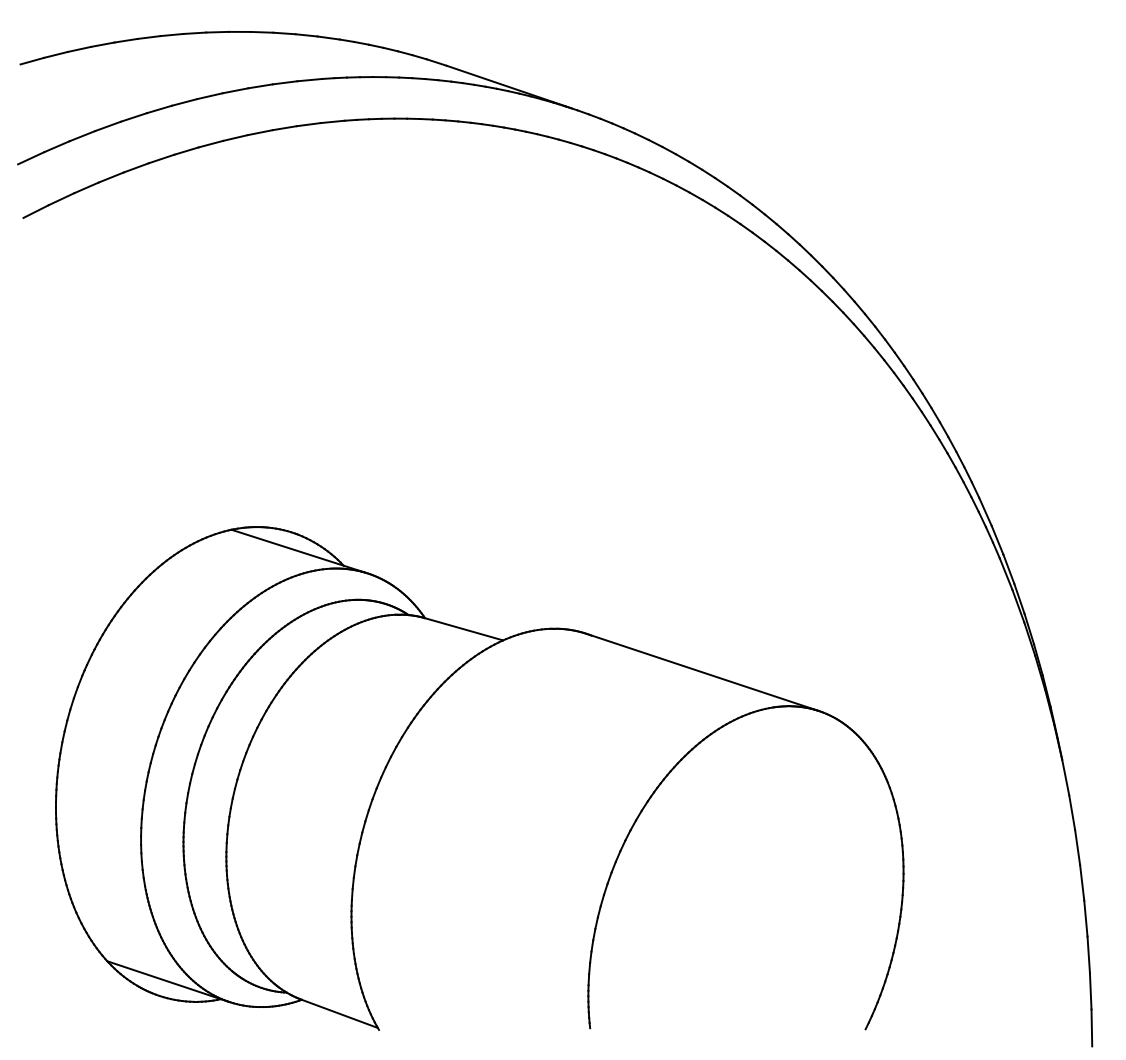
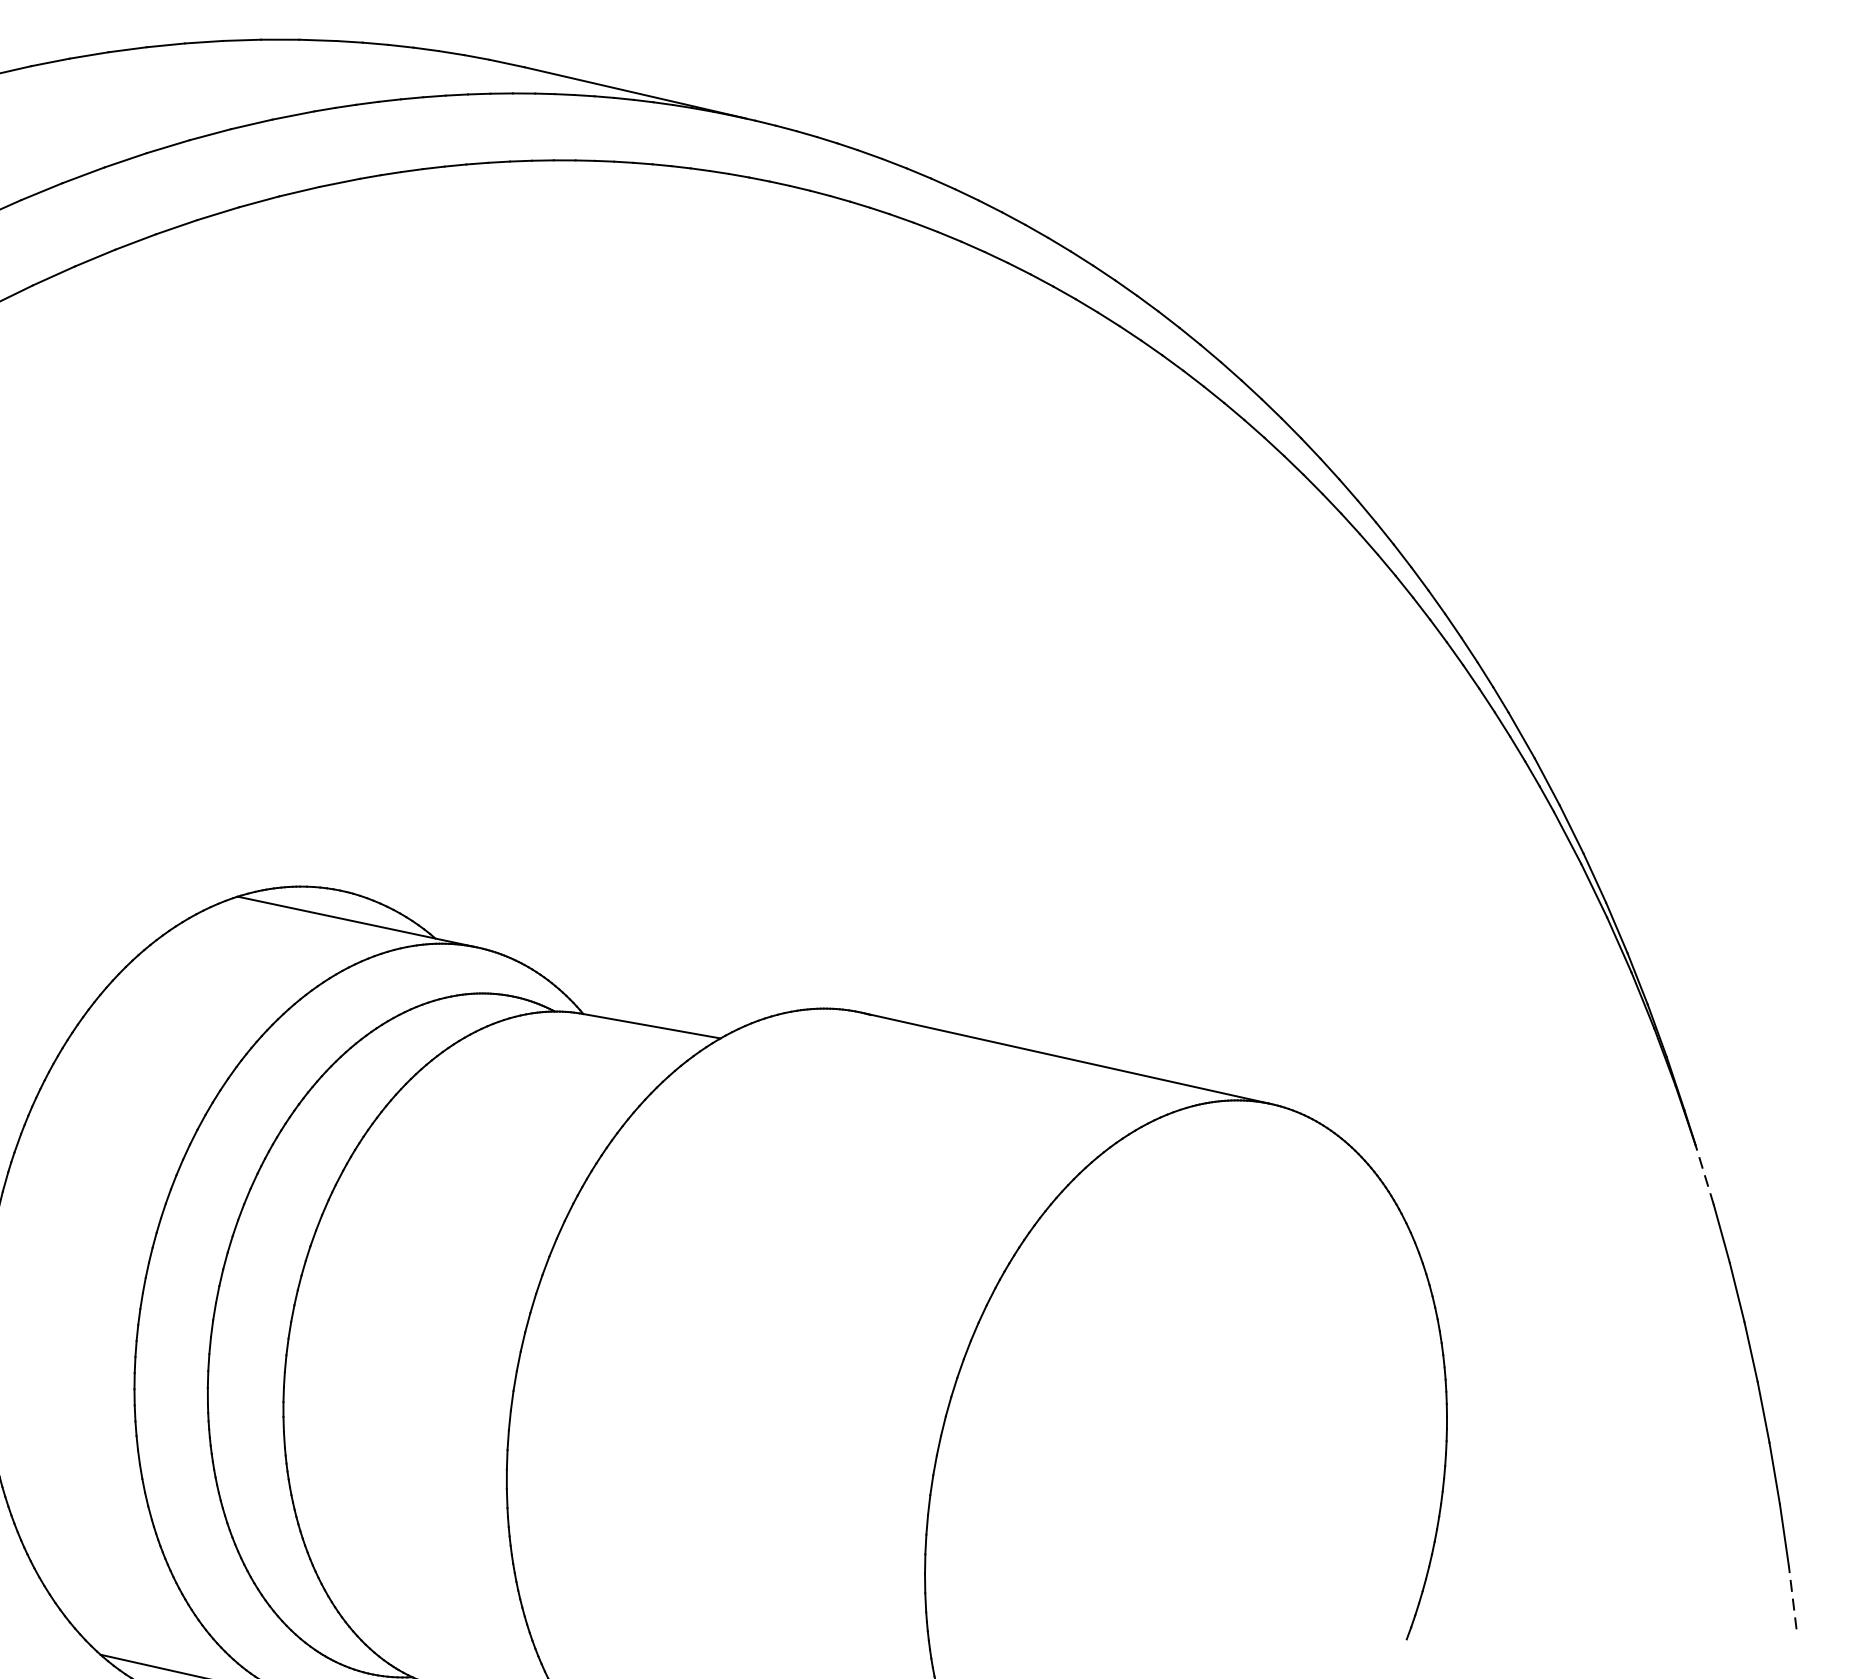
line: (1065, 776) -> (1704, 1173), solid -> dashed
line: (1091, 1027) -> (1792, 1597), solid -> dashed

